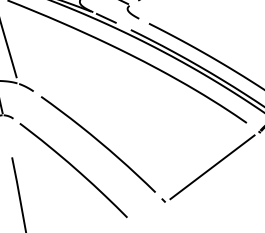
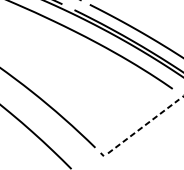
line: (212, 167) -> (143, 126), solid -> dashed

